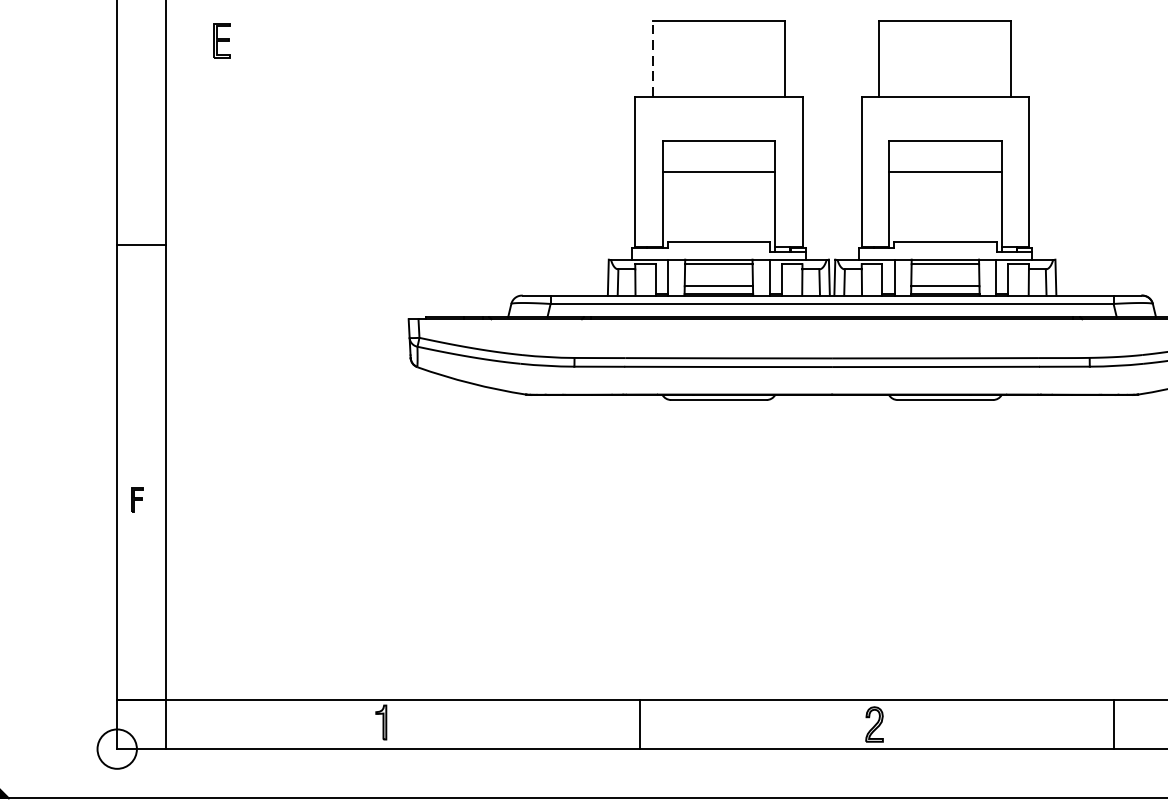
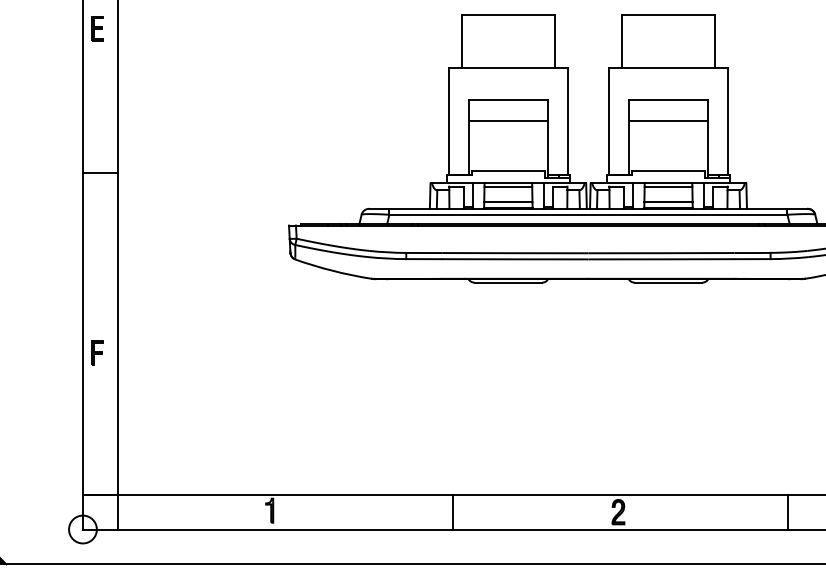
part: (222, 40) -> (97, 28), moved
line: (652, 58) -> (461, 41), dashed -> solid
part: (137, 498) -> (97, 352), size x1.43

